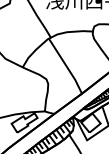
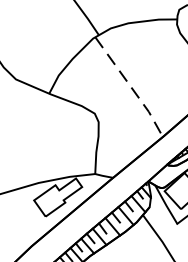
line: (66, 66) -> (131, 87), solid -> dashed

